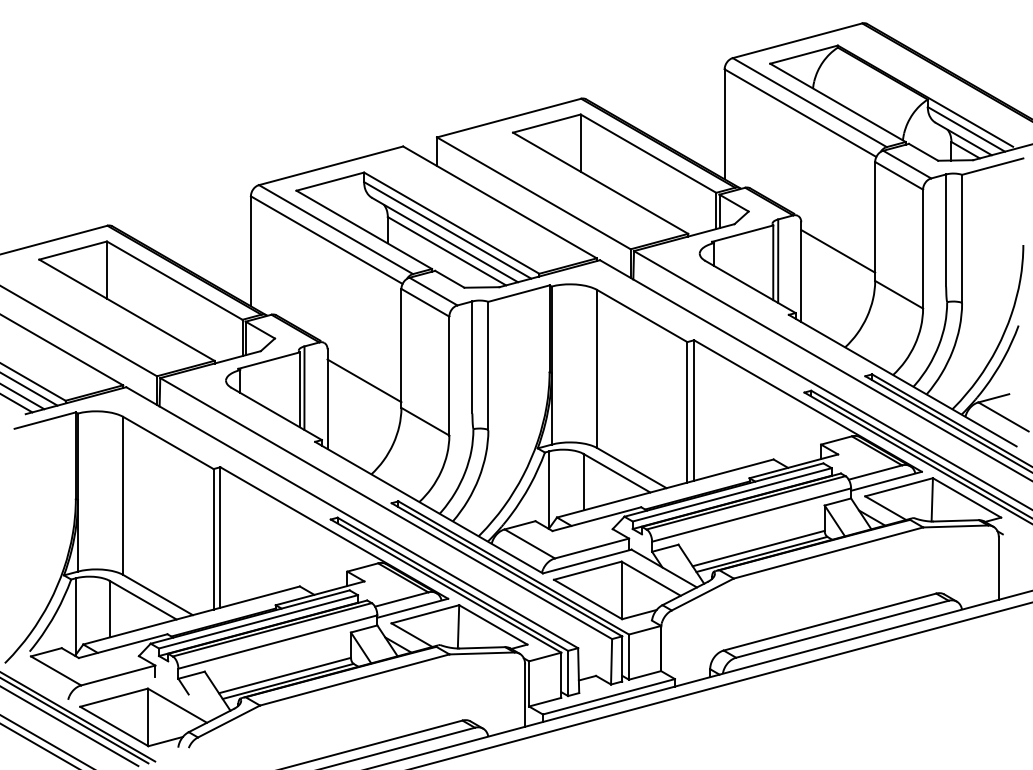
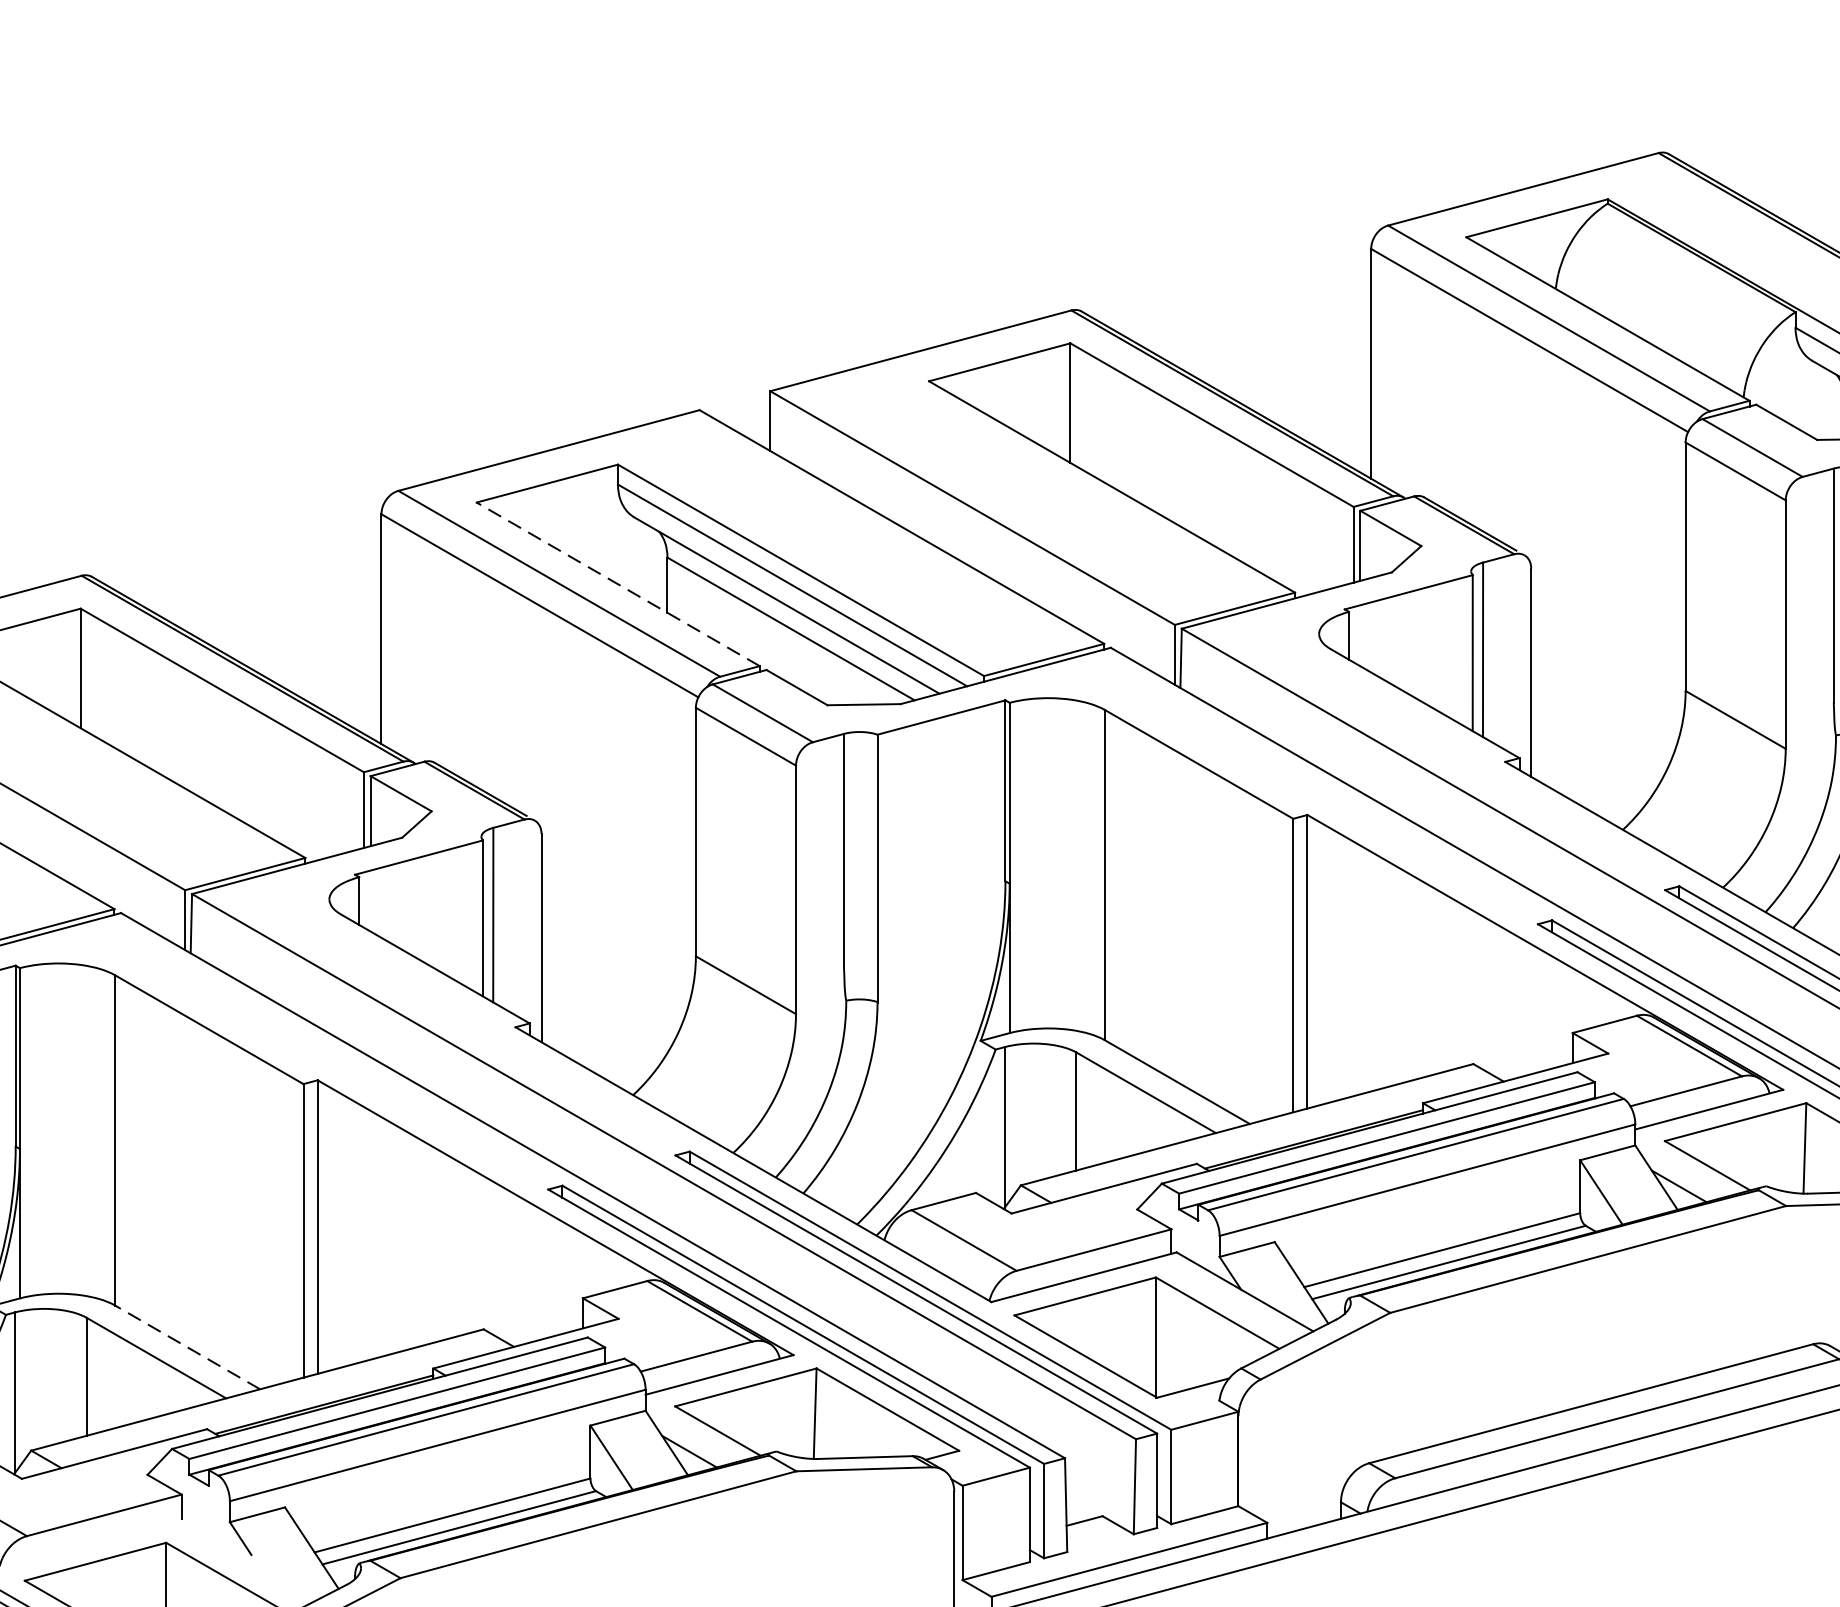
line: (363, 229) -> (616, 583), solid -> dashed
line: (838, 251) -> (1608, 629), removed
line: (364, 380) -> (618, 899), removed
line: (157, 594) -> (186, 1346), solid -> dashed

